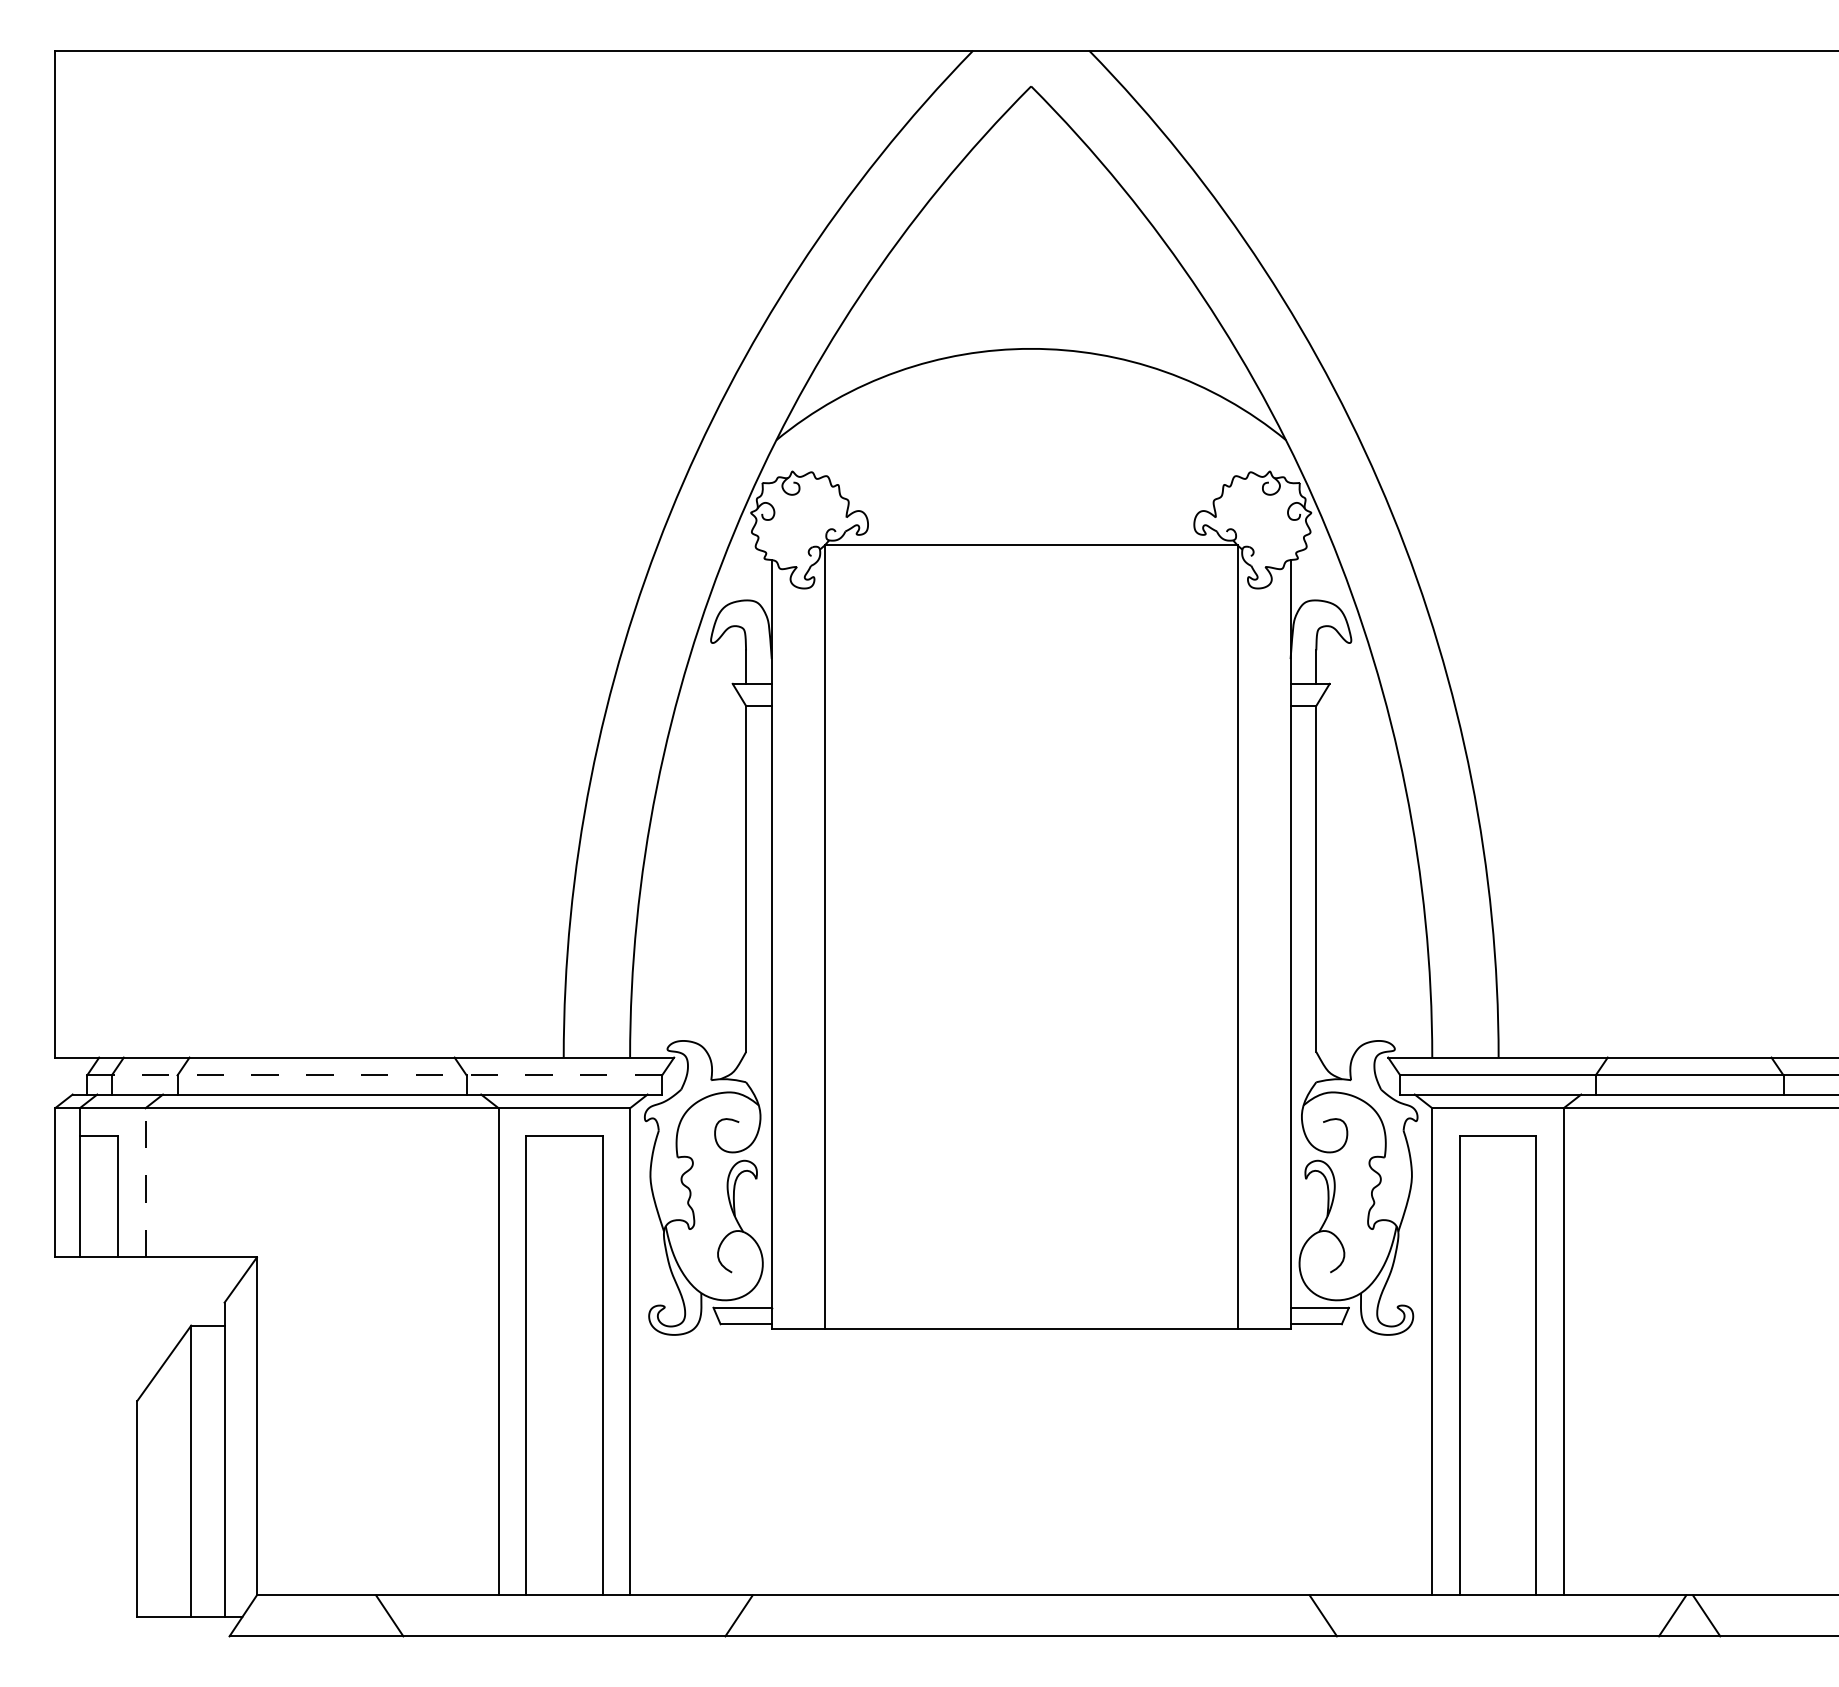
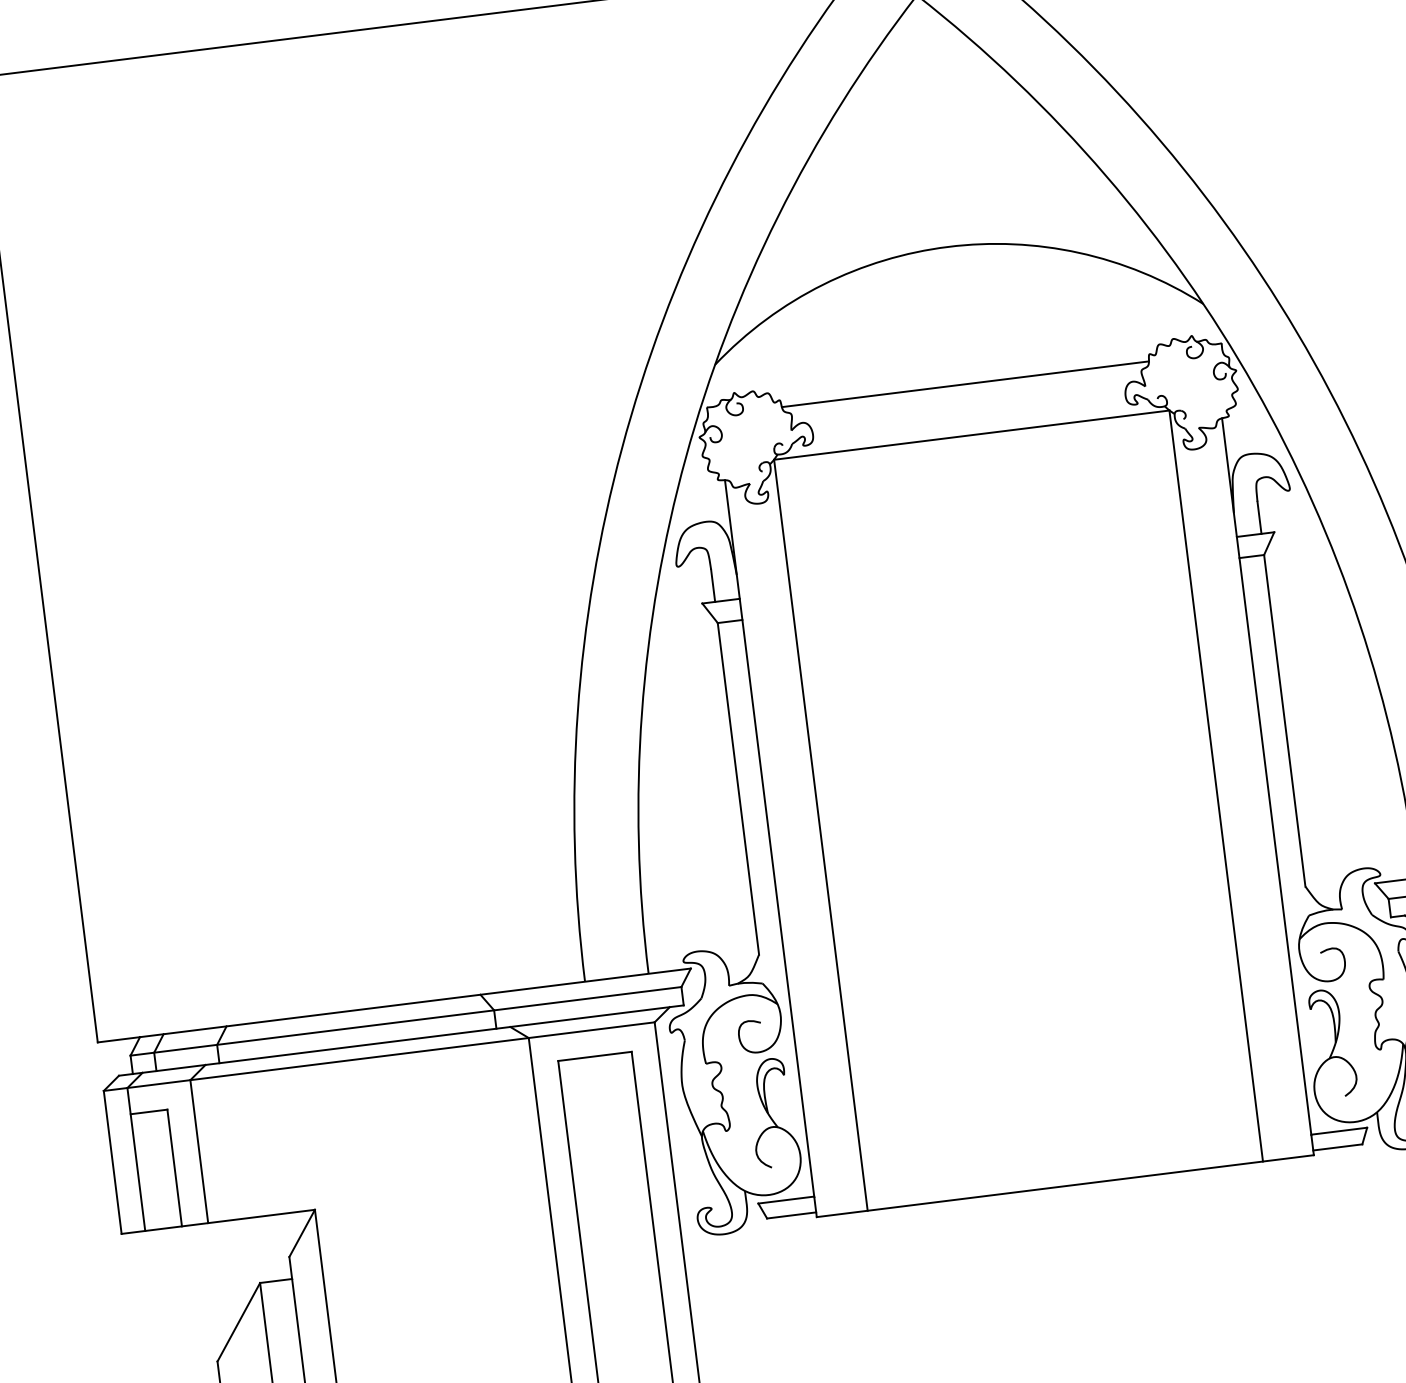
line: (1030, 492) -> (964, 384), added
line: (374, 1075) -> (405, 1021), dashed -> solid
line: (145, 1182) -> (199, 1151), dashed -> solid

